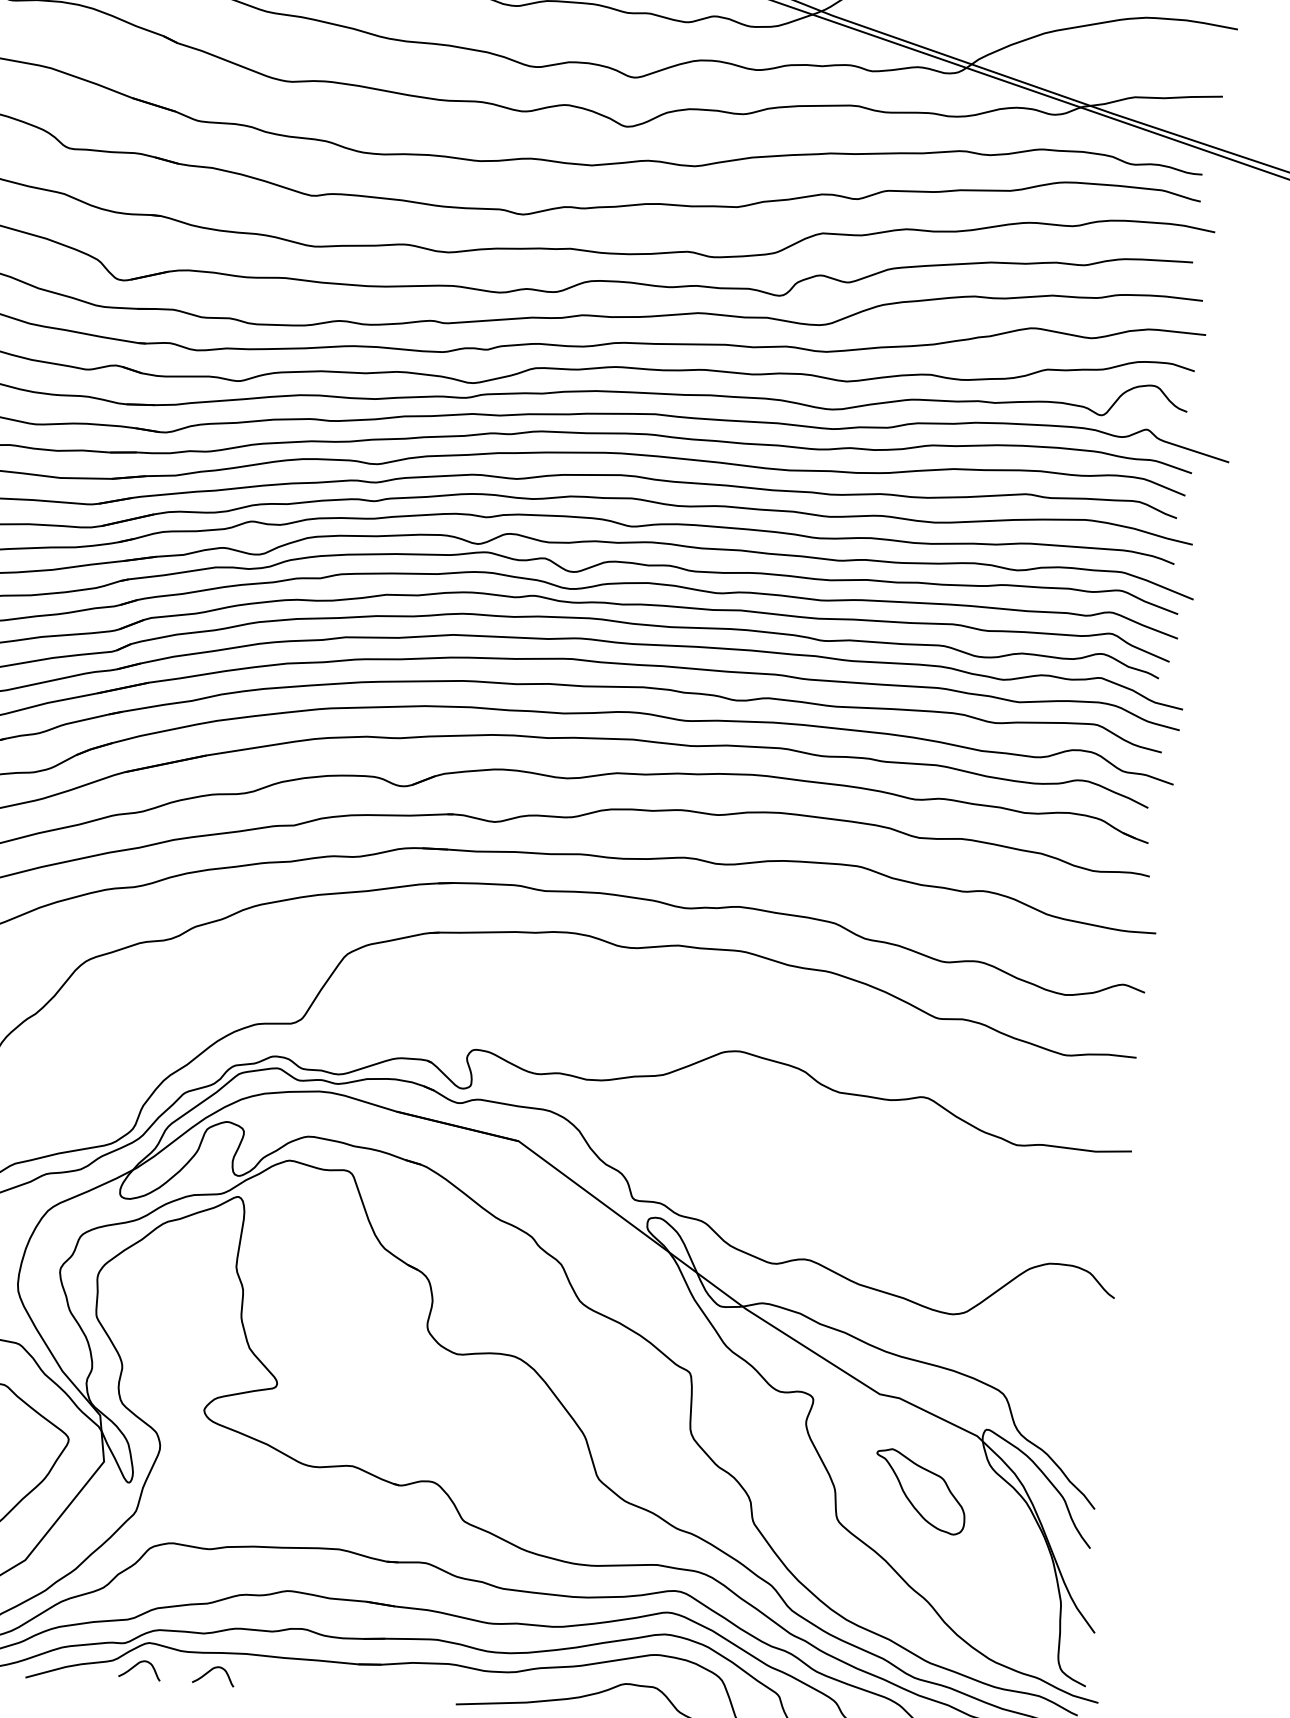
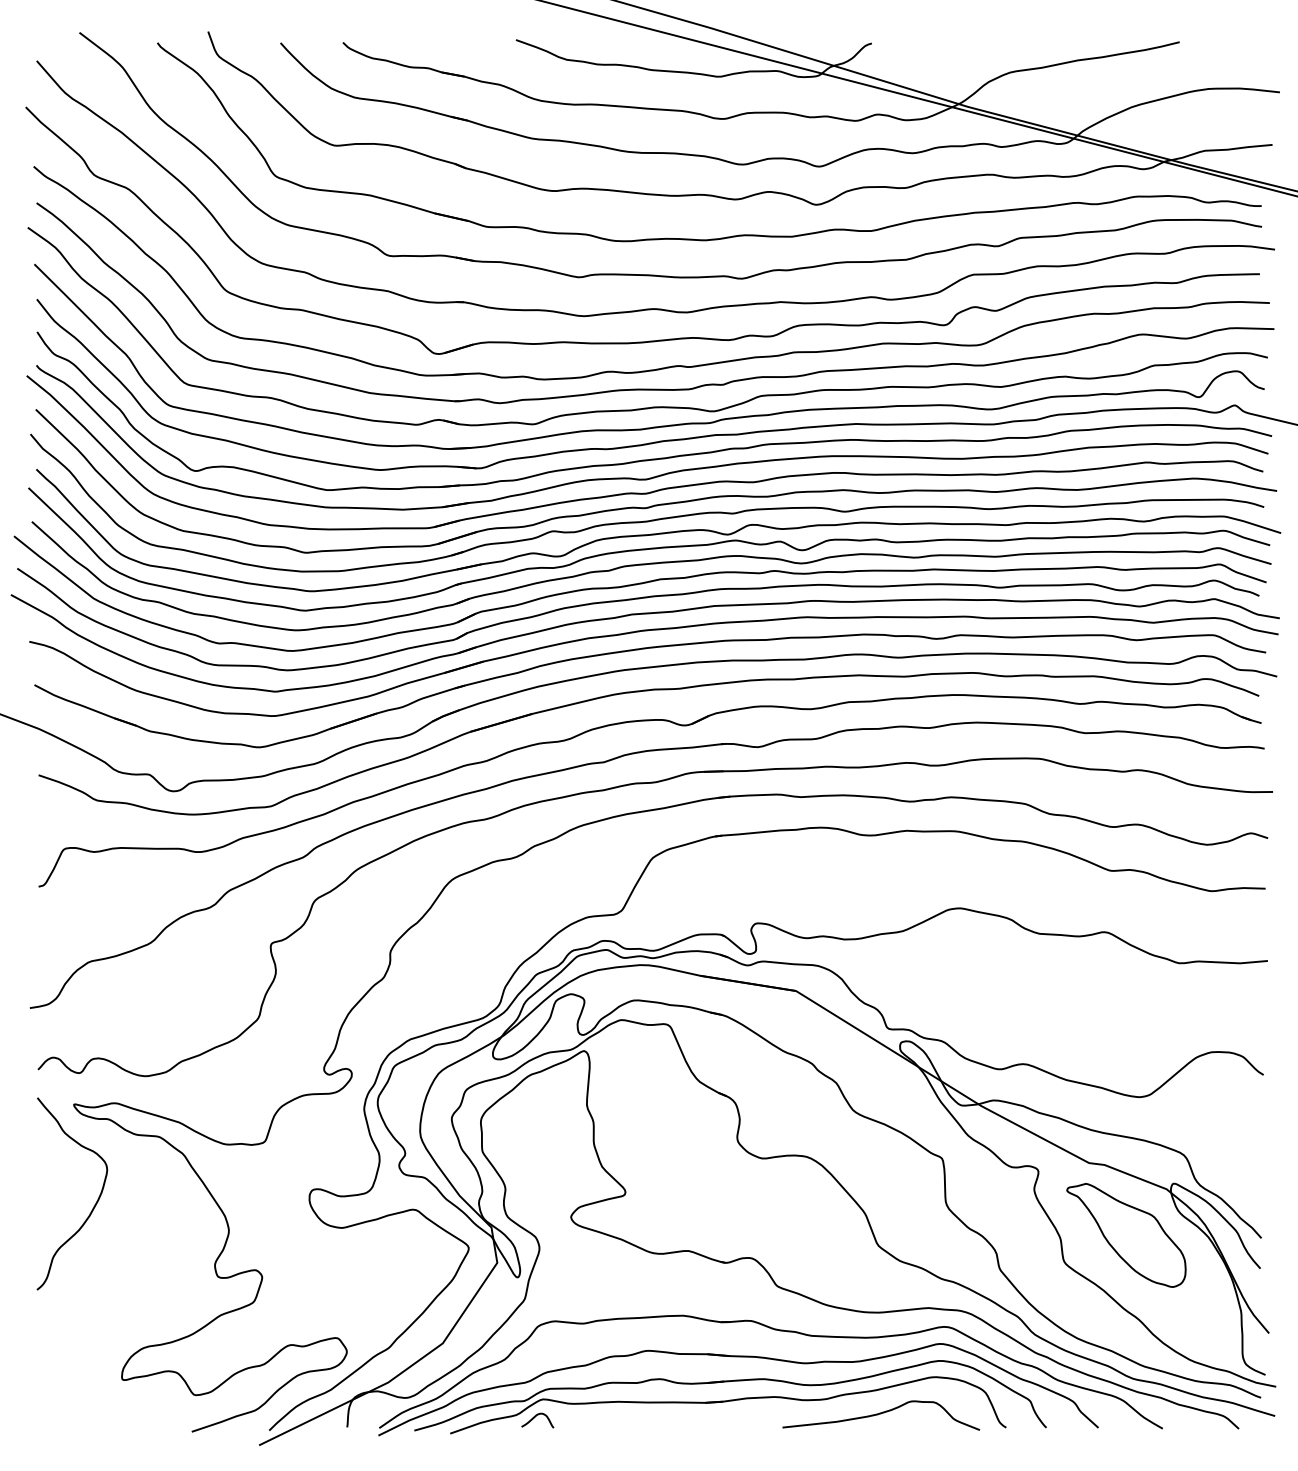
part: (920, 1491) -> (1126, 1235), size x1.67
curve: (211, 1671) -> (592, 1417), removed

